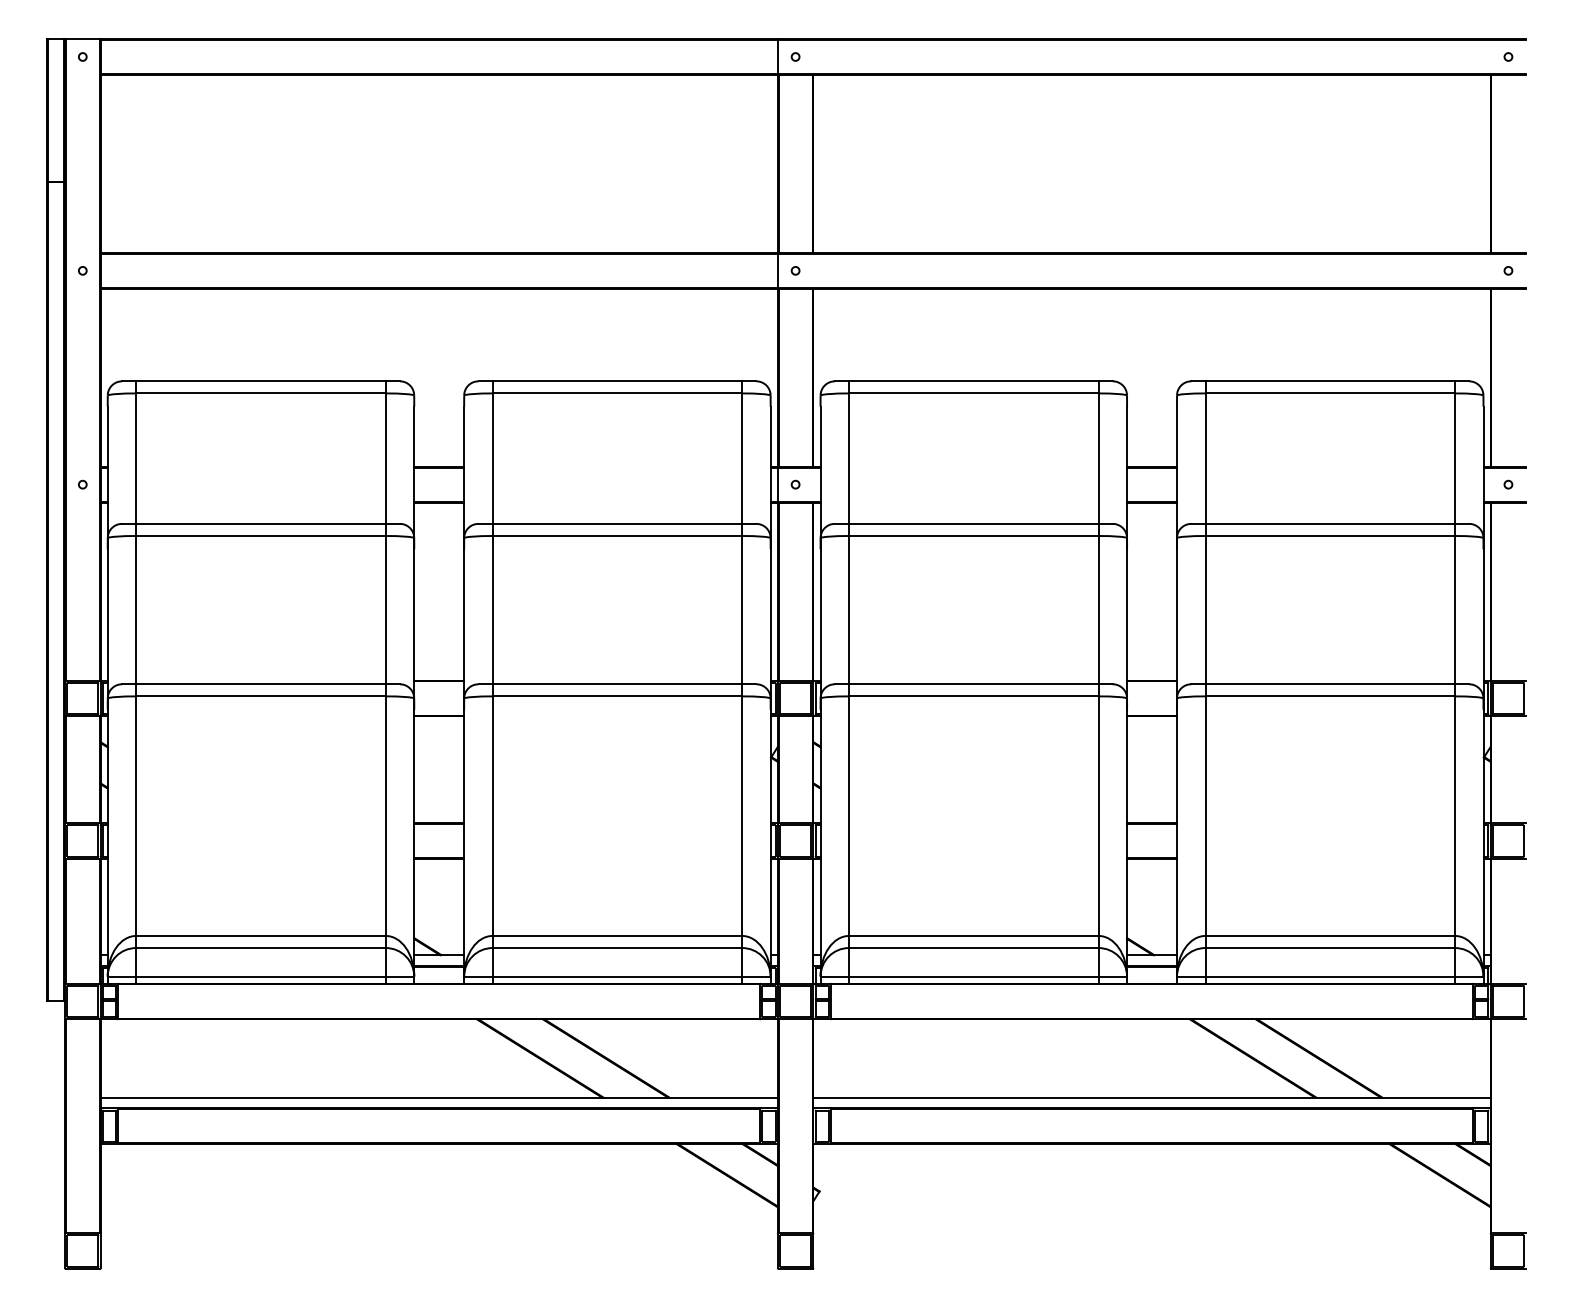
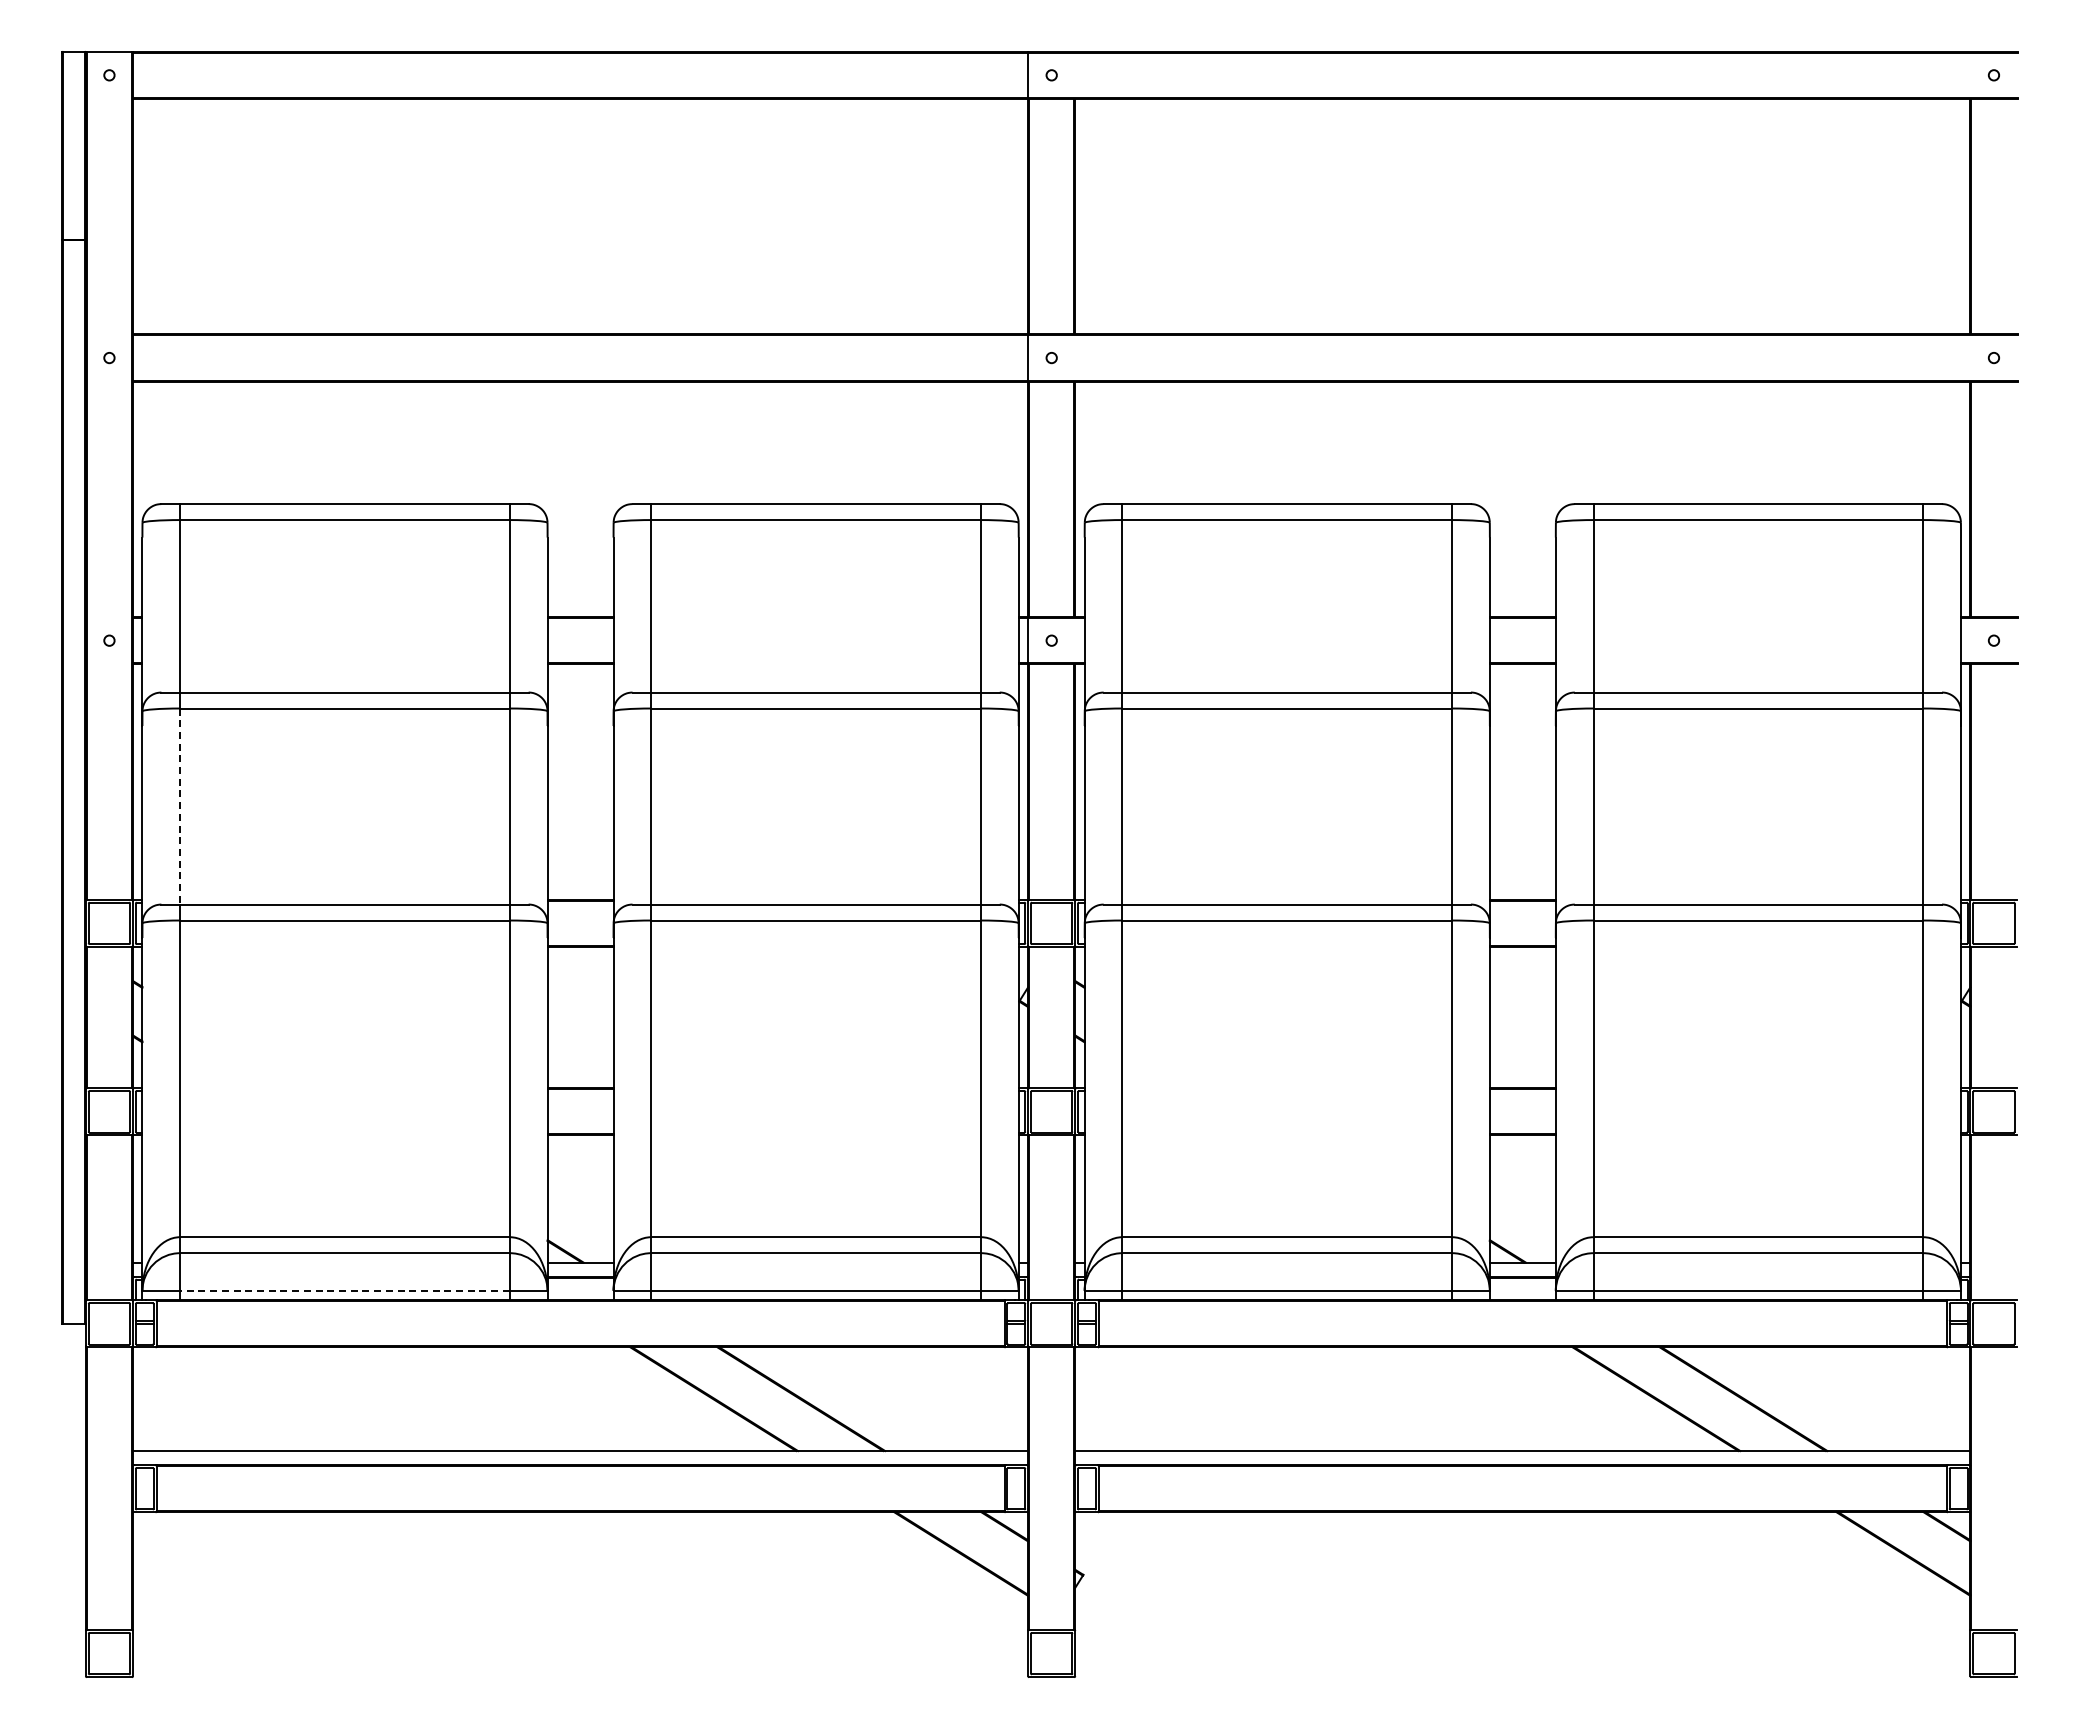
line: (136, 610) -> (180, 807), solid -> dashed
line: (261, 976) -> (345, 1290), solid -> dashed

